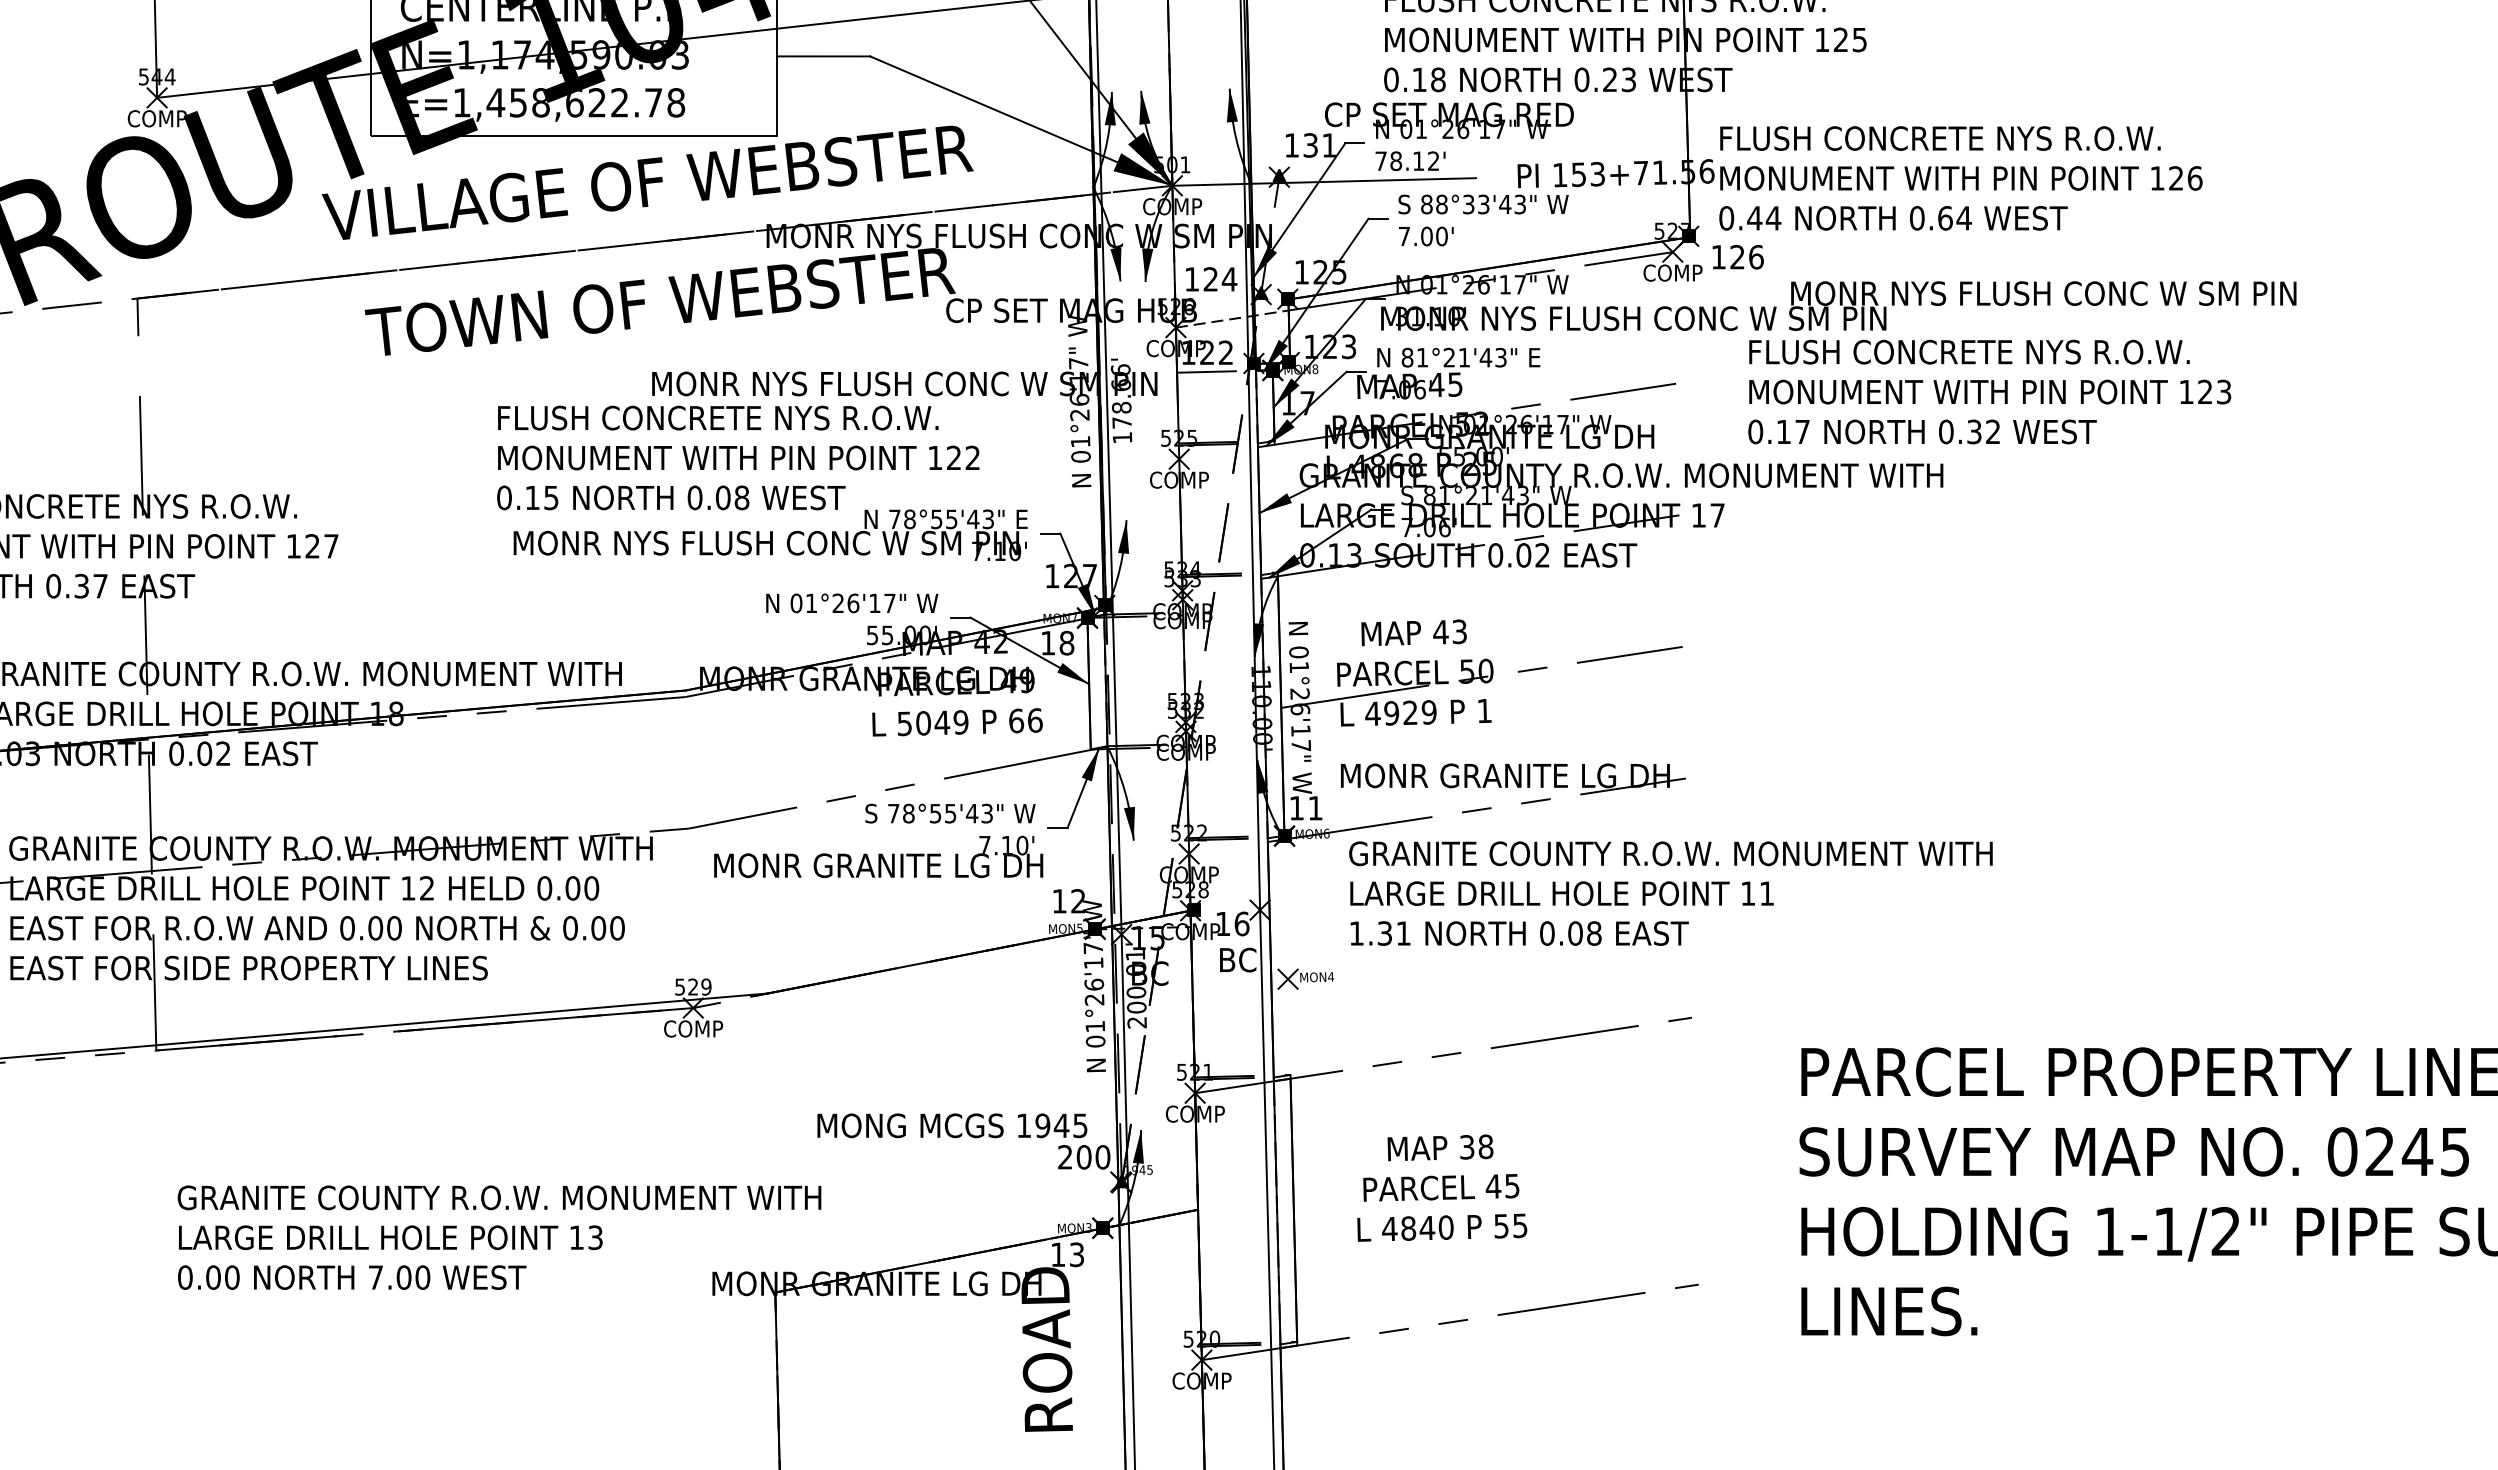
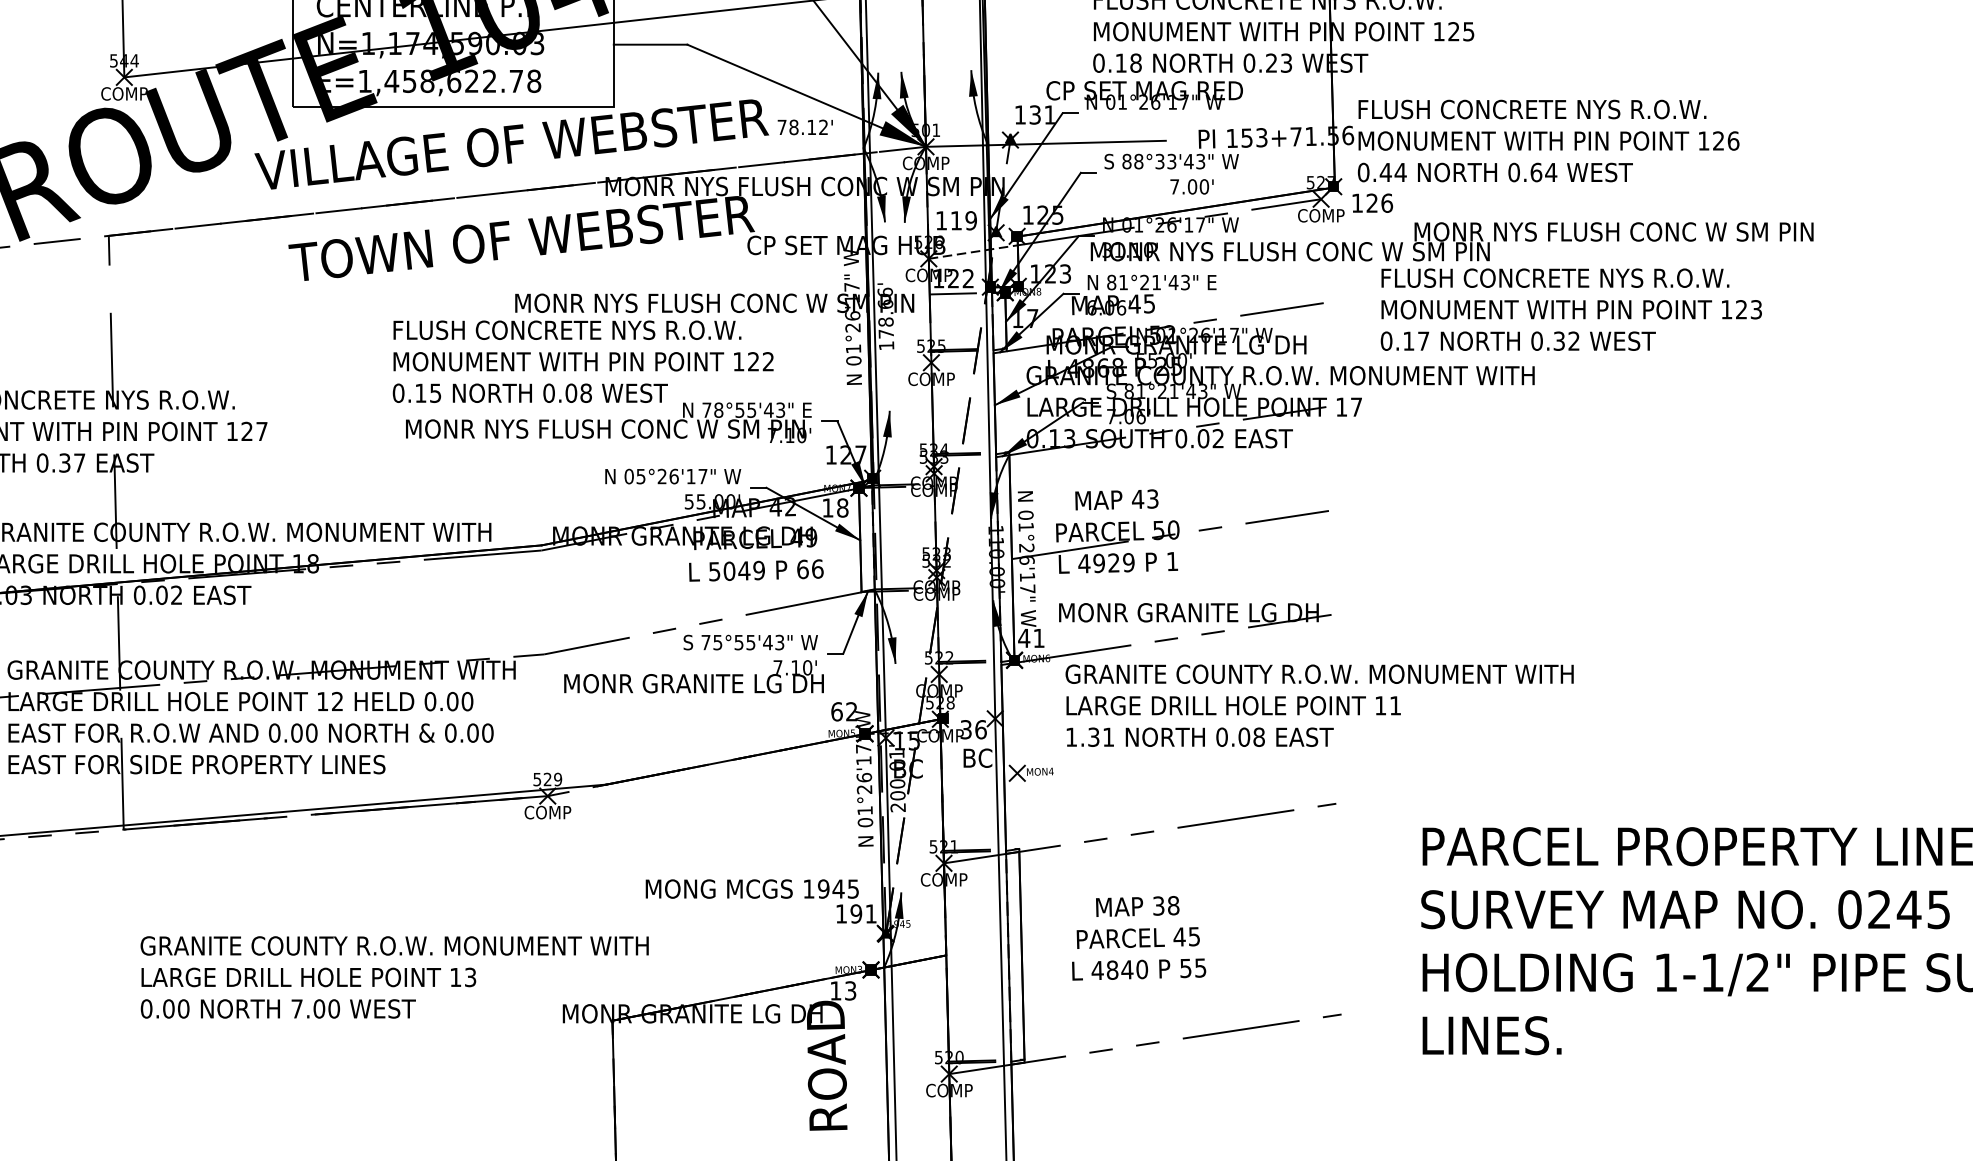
text: (1410, 161) -> (805, 127), moved
text: (1425, 236) -> (1191, 186), moved
text: (1220, 279) -> (963, 220), 124 -> 119
text: (1382, 389) -> (1091, 307), 7.06' -> 6.06'
text: (811, 603) -> (641, 476), 01°26'17" -> 05°26'17"
text: (1296, 808) -> (1024, 638), 11 -> 41
text: (908, 813) -> (717, 642), 78°55'43" -> 75°55'43"
text: (1059, 901) -> (836, 711), 12 -> 62
text: (1223, 923) -> (966, 729), 16 -> 36
text: (1084, 1157) -> (856, 914), 200 -> 191

